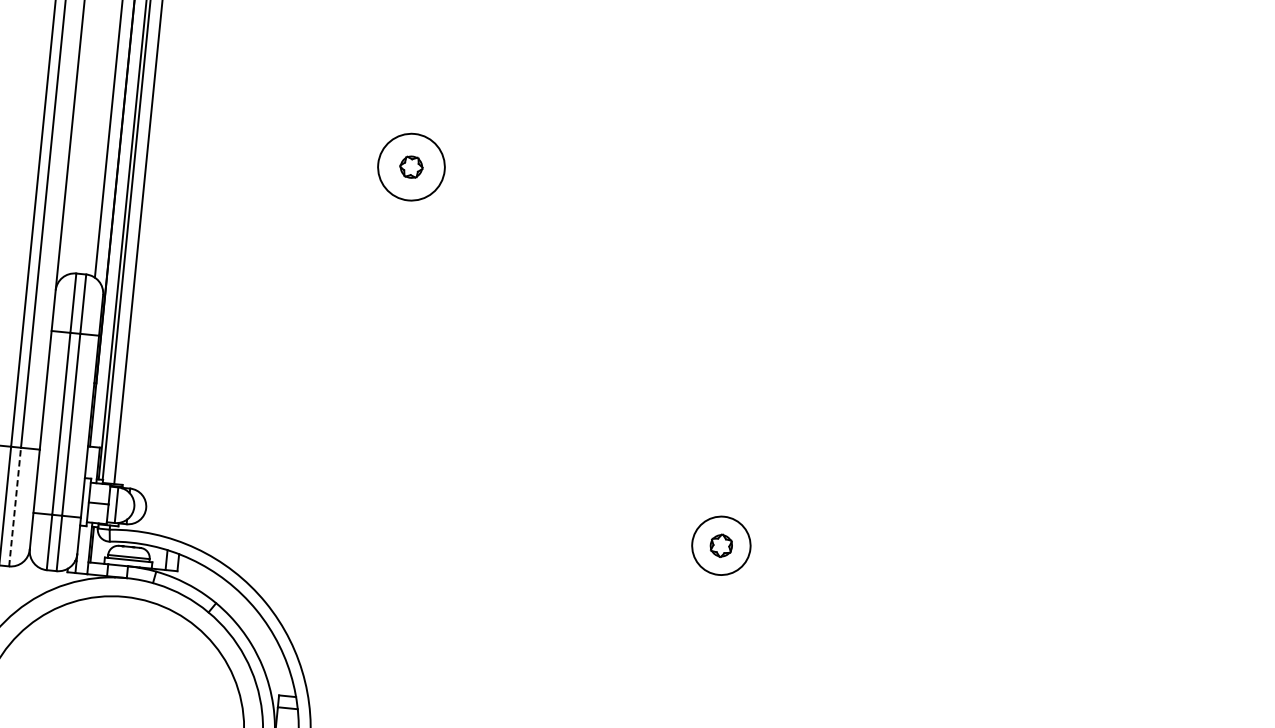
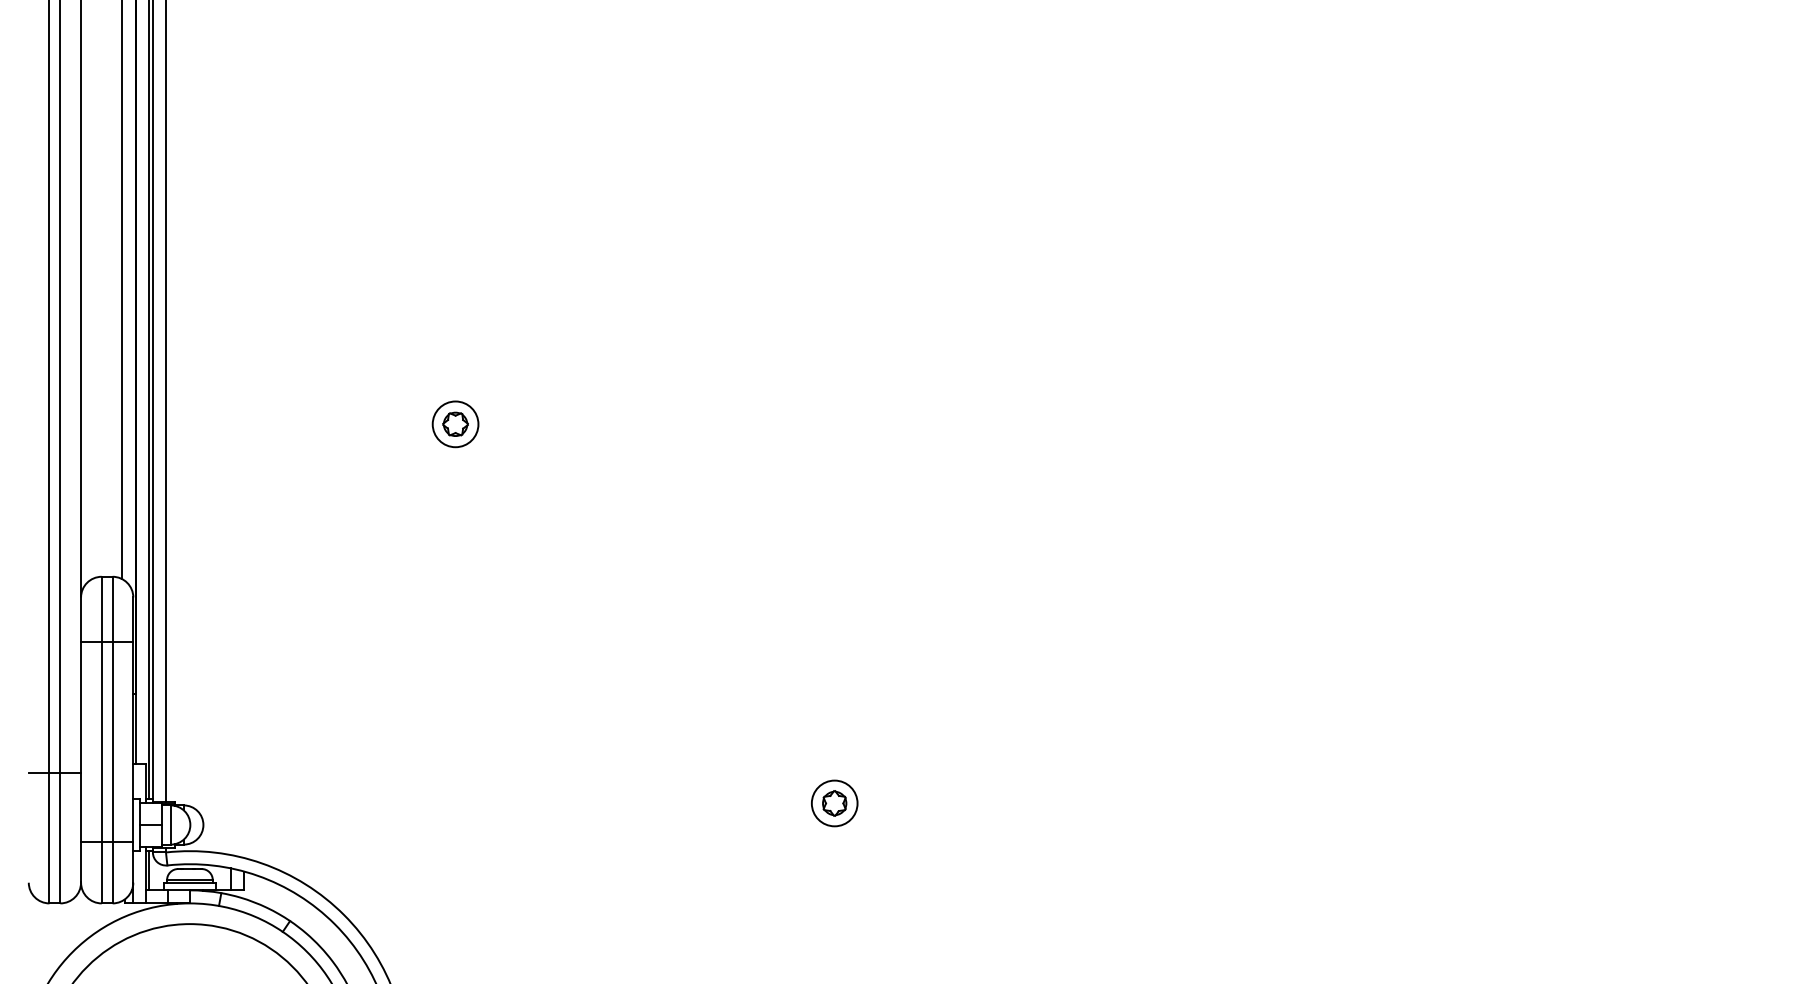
circle: (411, 167) -> (455, 424), size x0.62
line: (15, 506) -> (60, 837), dashed -> solid
circle: (721, 545) -> (834, 803), size x0.71

